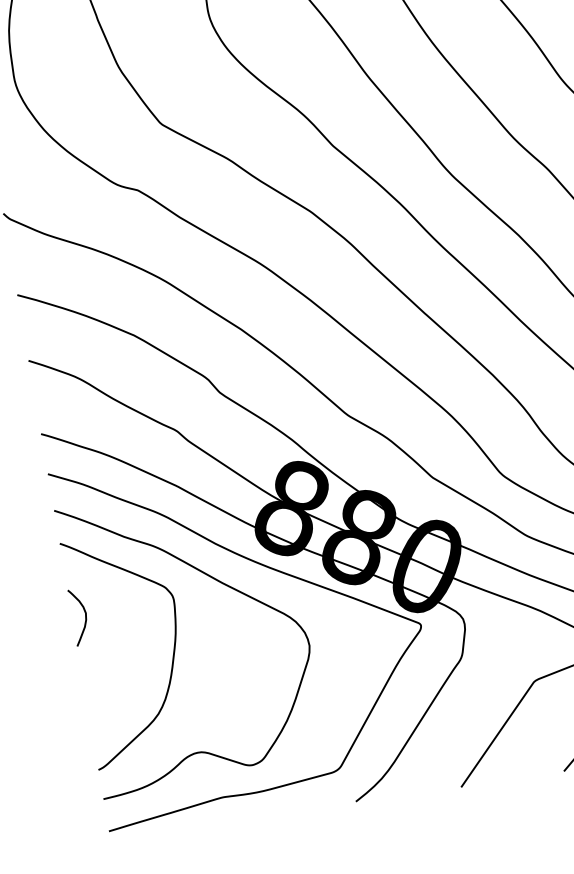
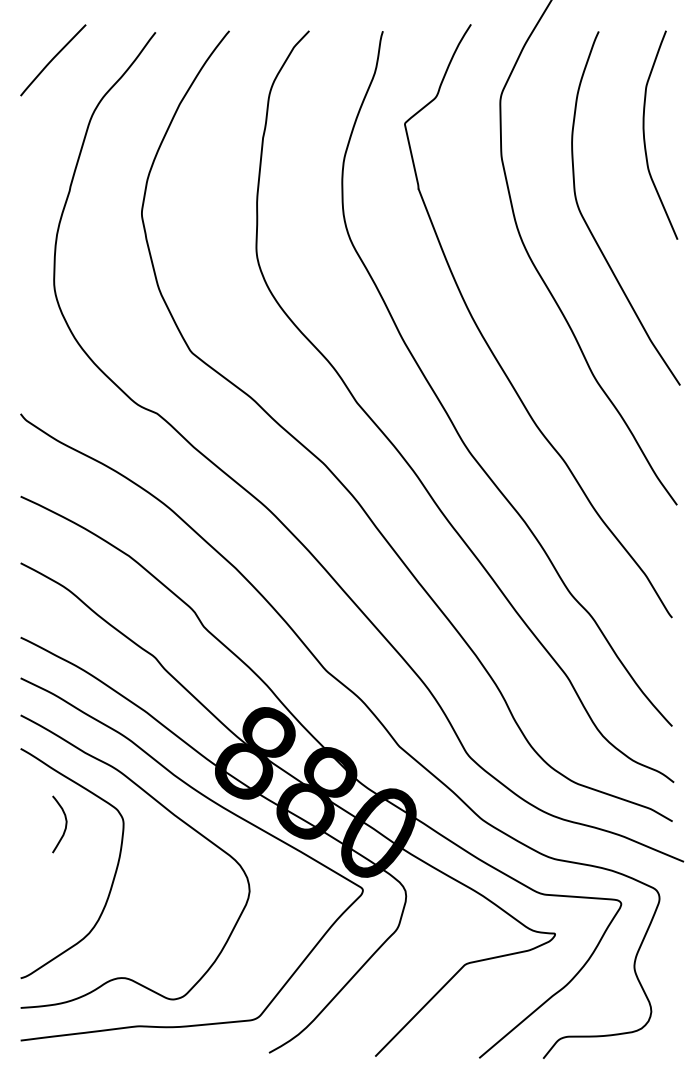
curve: (85, 616) -> (65, 824), moved

